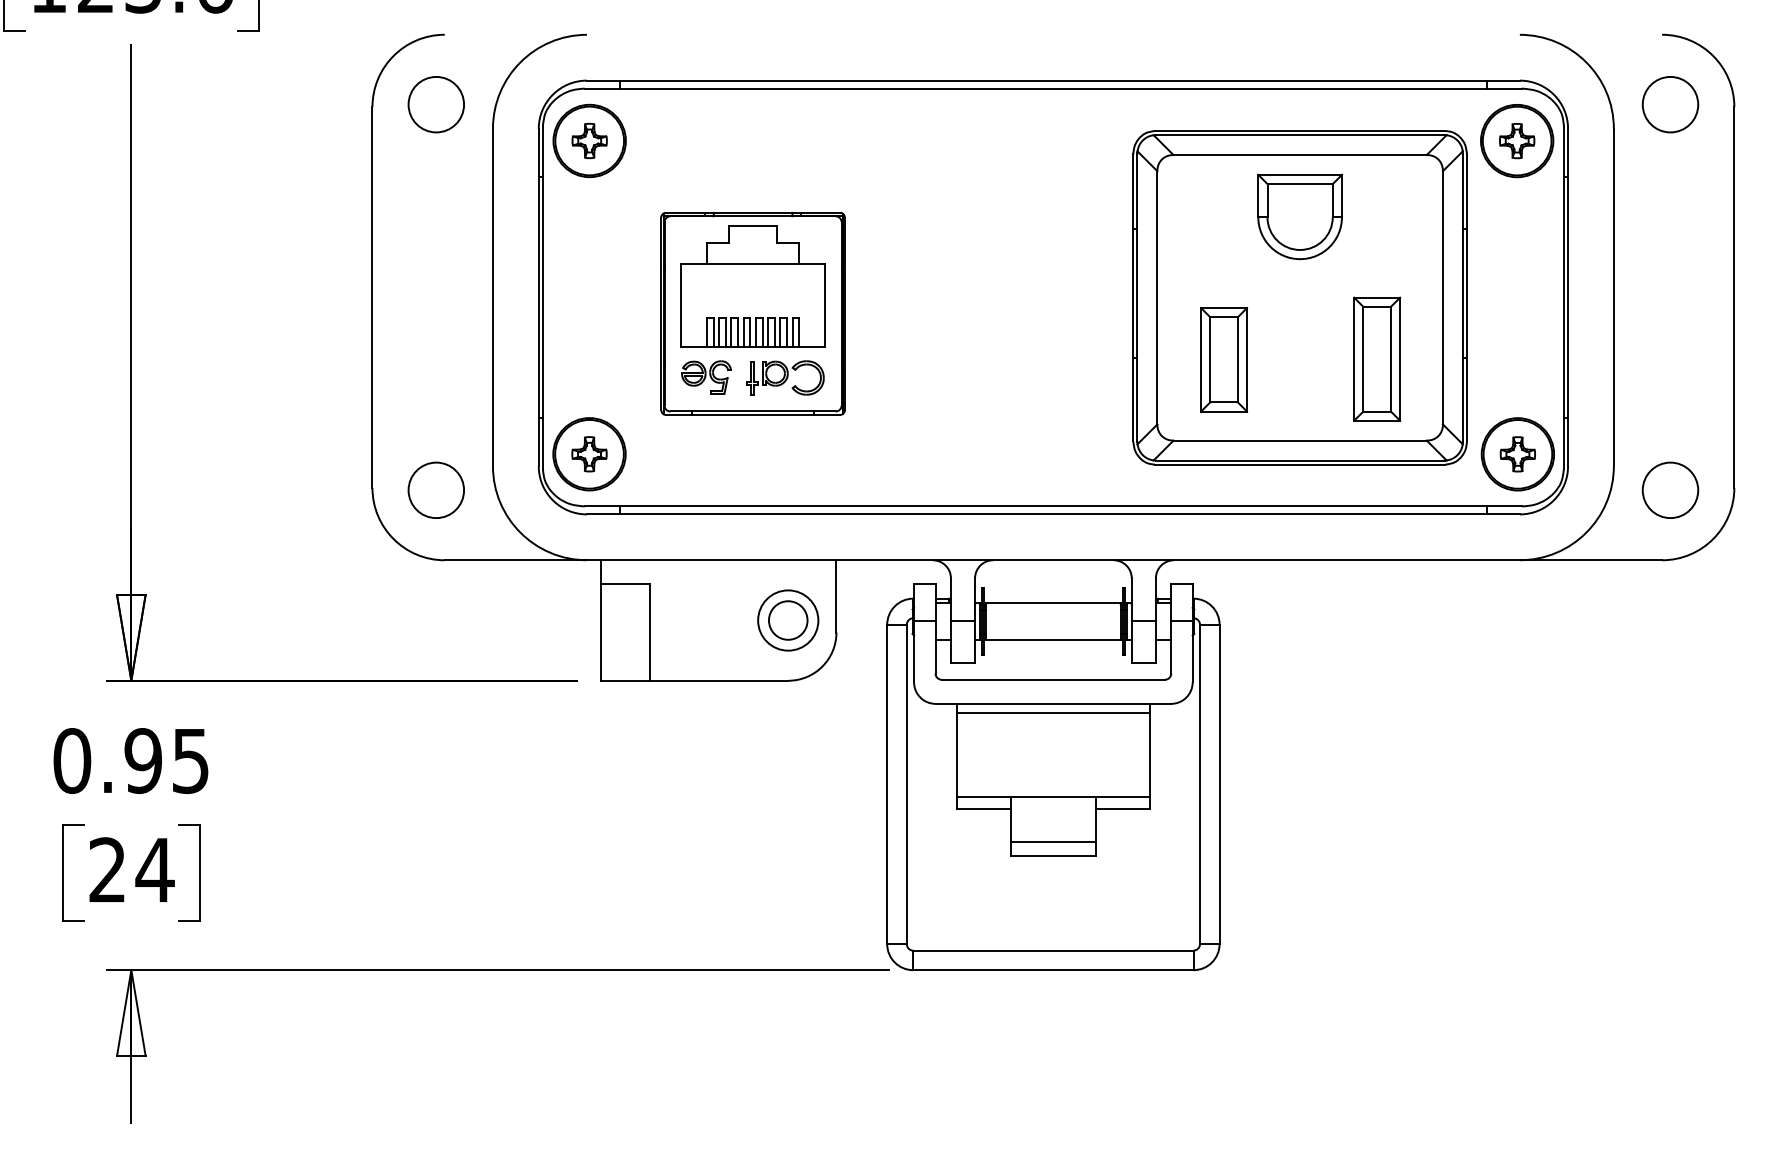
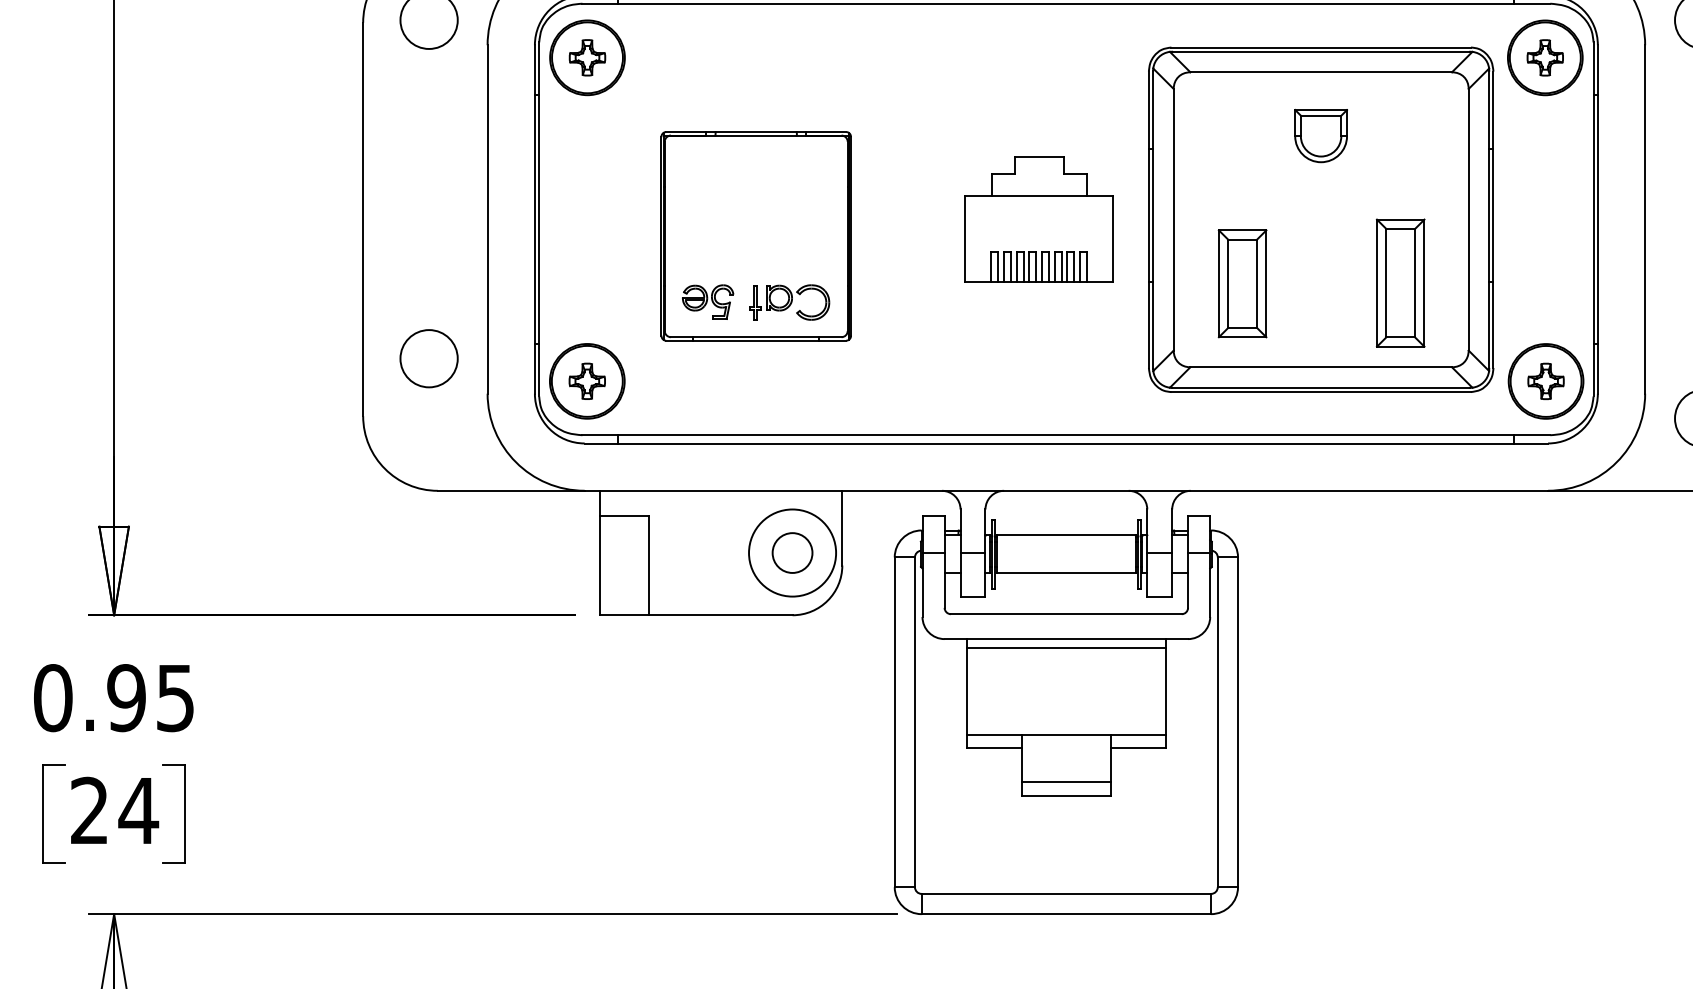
part: (1299, 216) -> (1320, 135), size x0.6
part: (752, 286) -> (1038, 219), moved
circle: (435, 489) -> (428, 357), moved
circle: (788, 620) -> (792, 553), size x1.4

